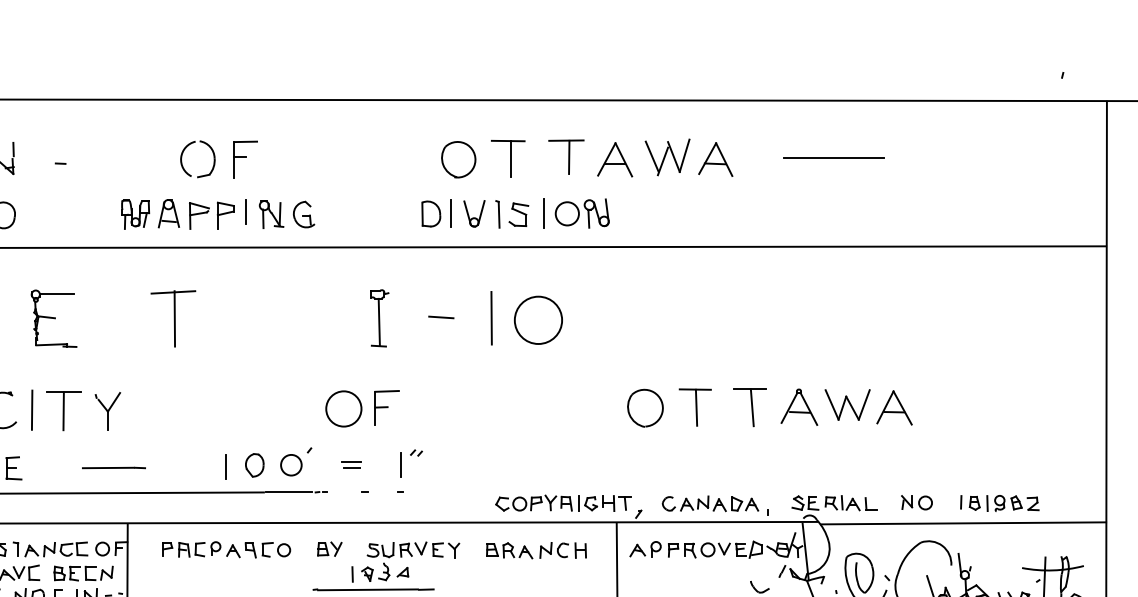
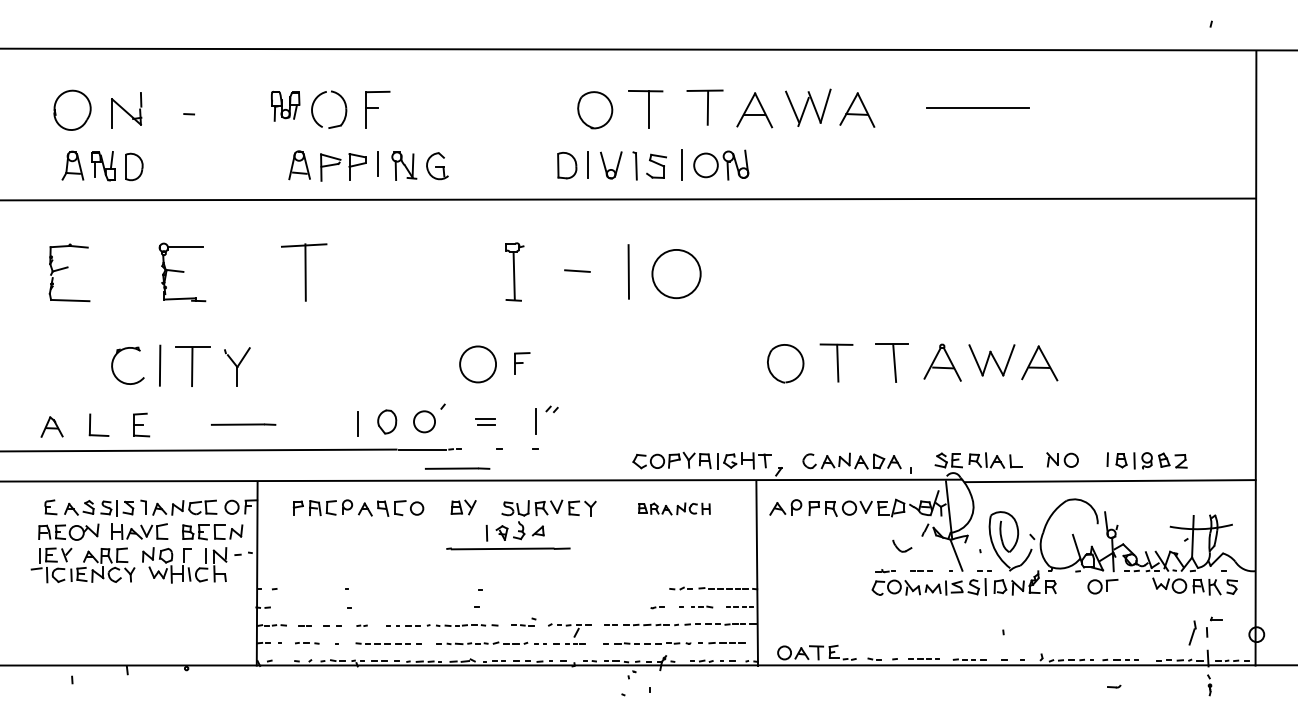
part: (135, 214) -> (285, 106), moved
part: (387, 408) -> (522, 363), size x0.6
line: (323, 510) -> (457, 468), added
part: (536, 550) -> (674, 508), size x0.7

